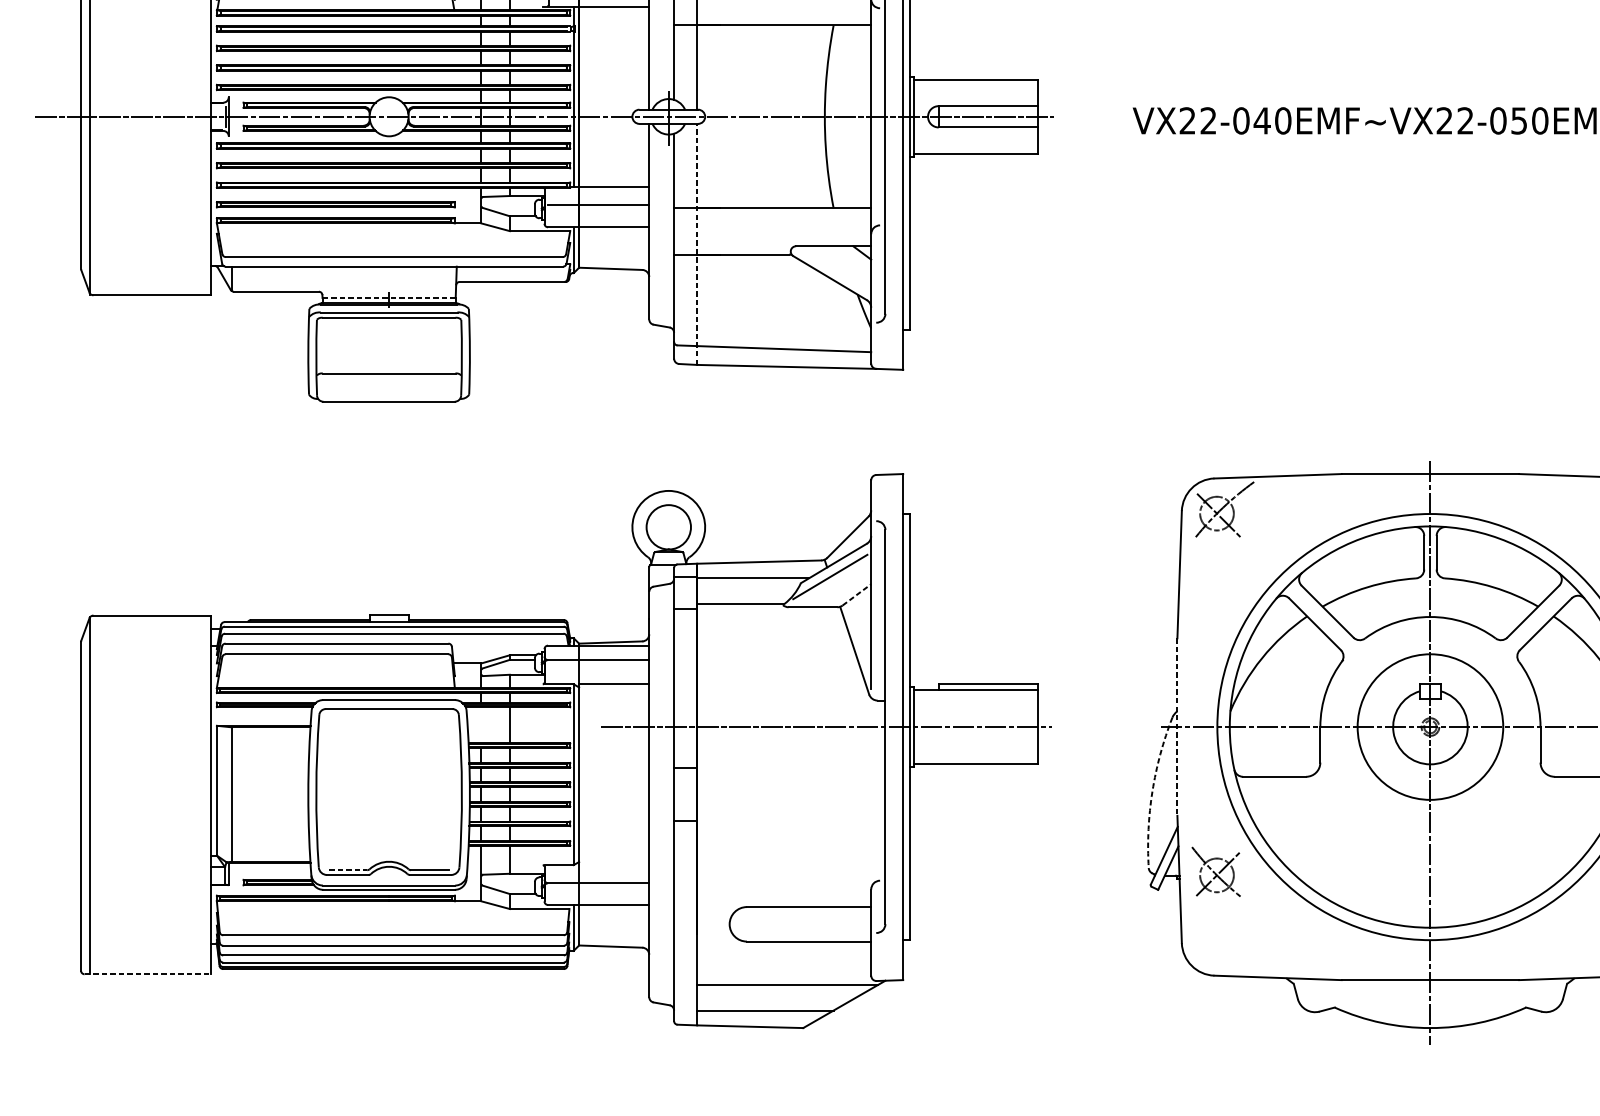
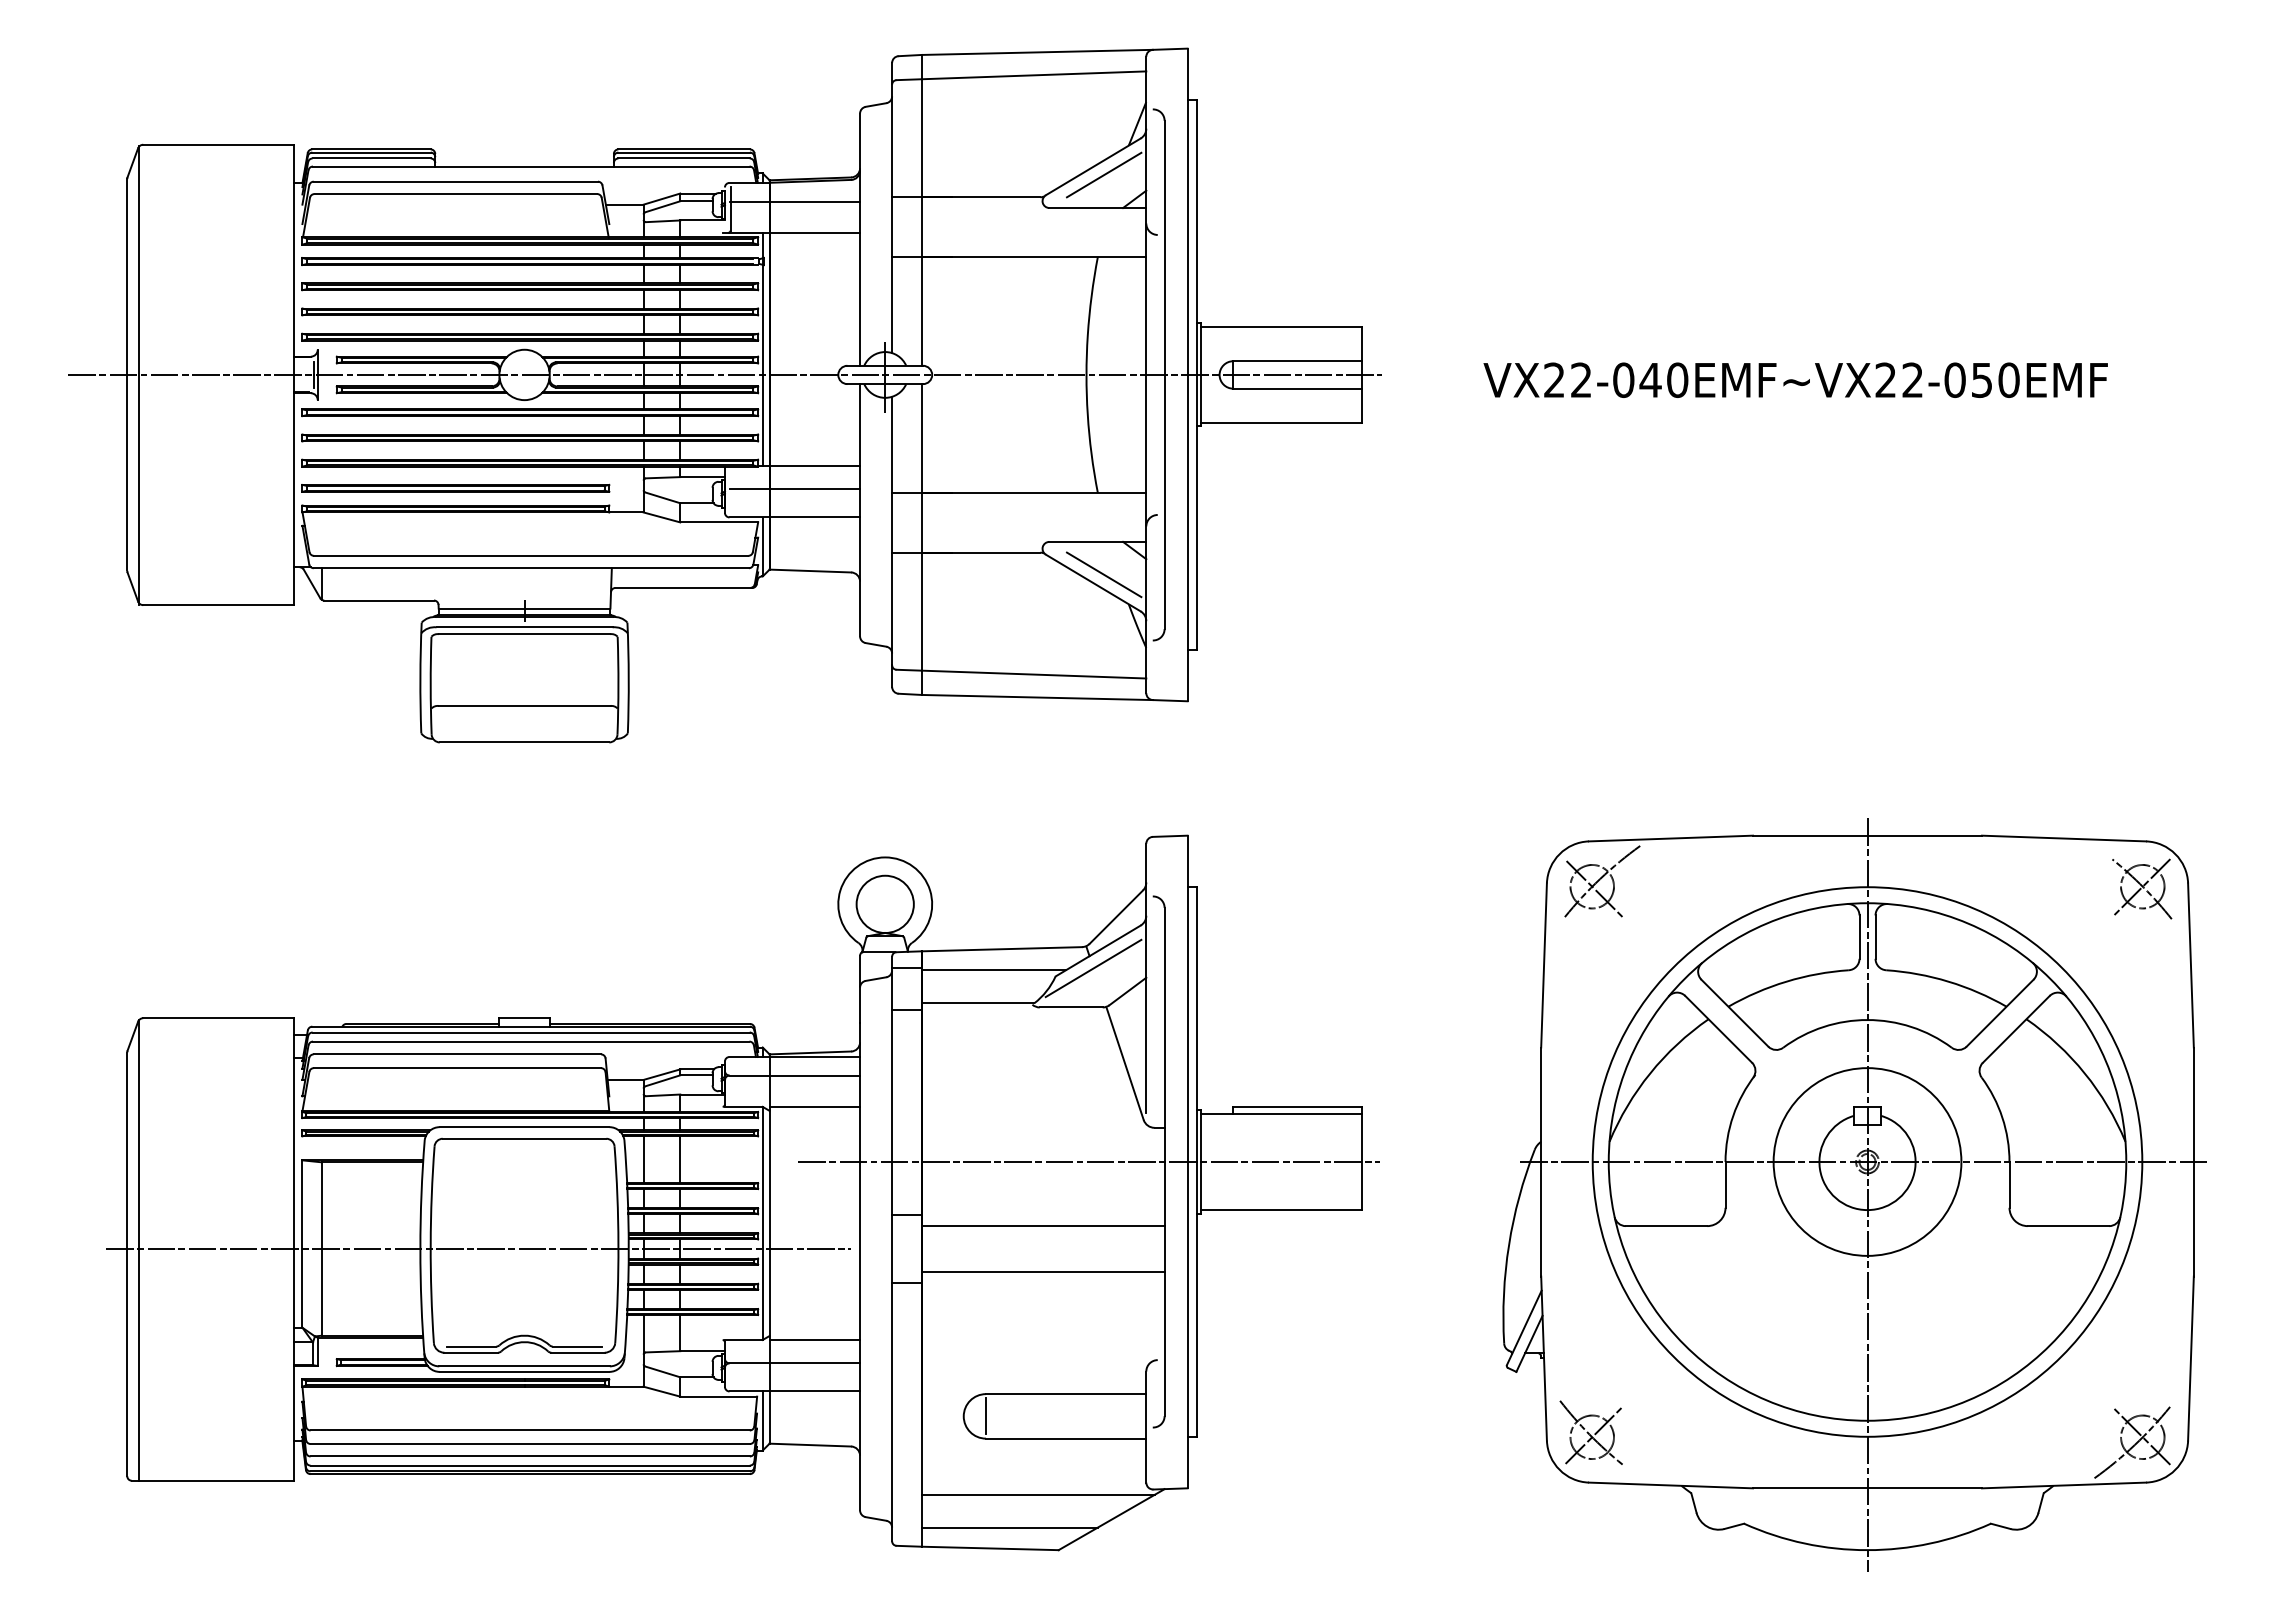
line: (696, 244) -> (921, 539), dashed -> solid
line: (838, 271) -> (1103, 574), added
line: (389, 297) -> (524, 608), dashed -> solid
line: (856, 594) -> (1127, 991), dashed -> solid
line: (481, 725) -> (643, 1159), added
line: (1177, 727) -> (1541, 1162), dashed -> solid
line: (790, 777) -> (1042, 1226), added
arc: (1152, 791) -> (1509, 1245), dashed -> solid
line: (353, 794) -> (478, 1249), added
line: (790, 811) -> (1042, 1271), added
line: (613, 864) -> (814, 1339), added
line: (347, 870) -> (471, 1346), dashed -> solid
part: (1215, 871) -> (1590, 1432), moved
line: (747, 923) -> (986, 1415), added
line: (147, 974) -> (213, 1480), dashed -> solid

